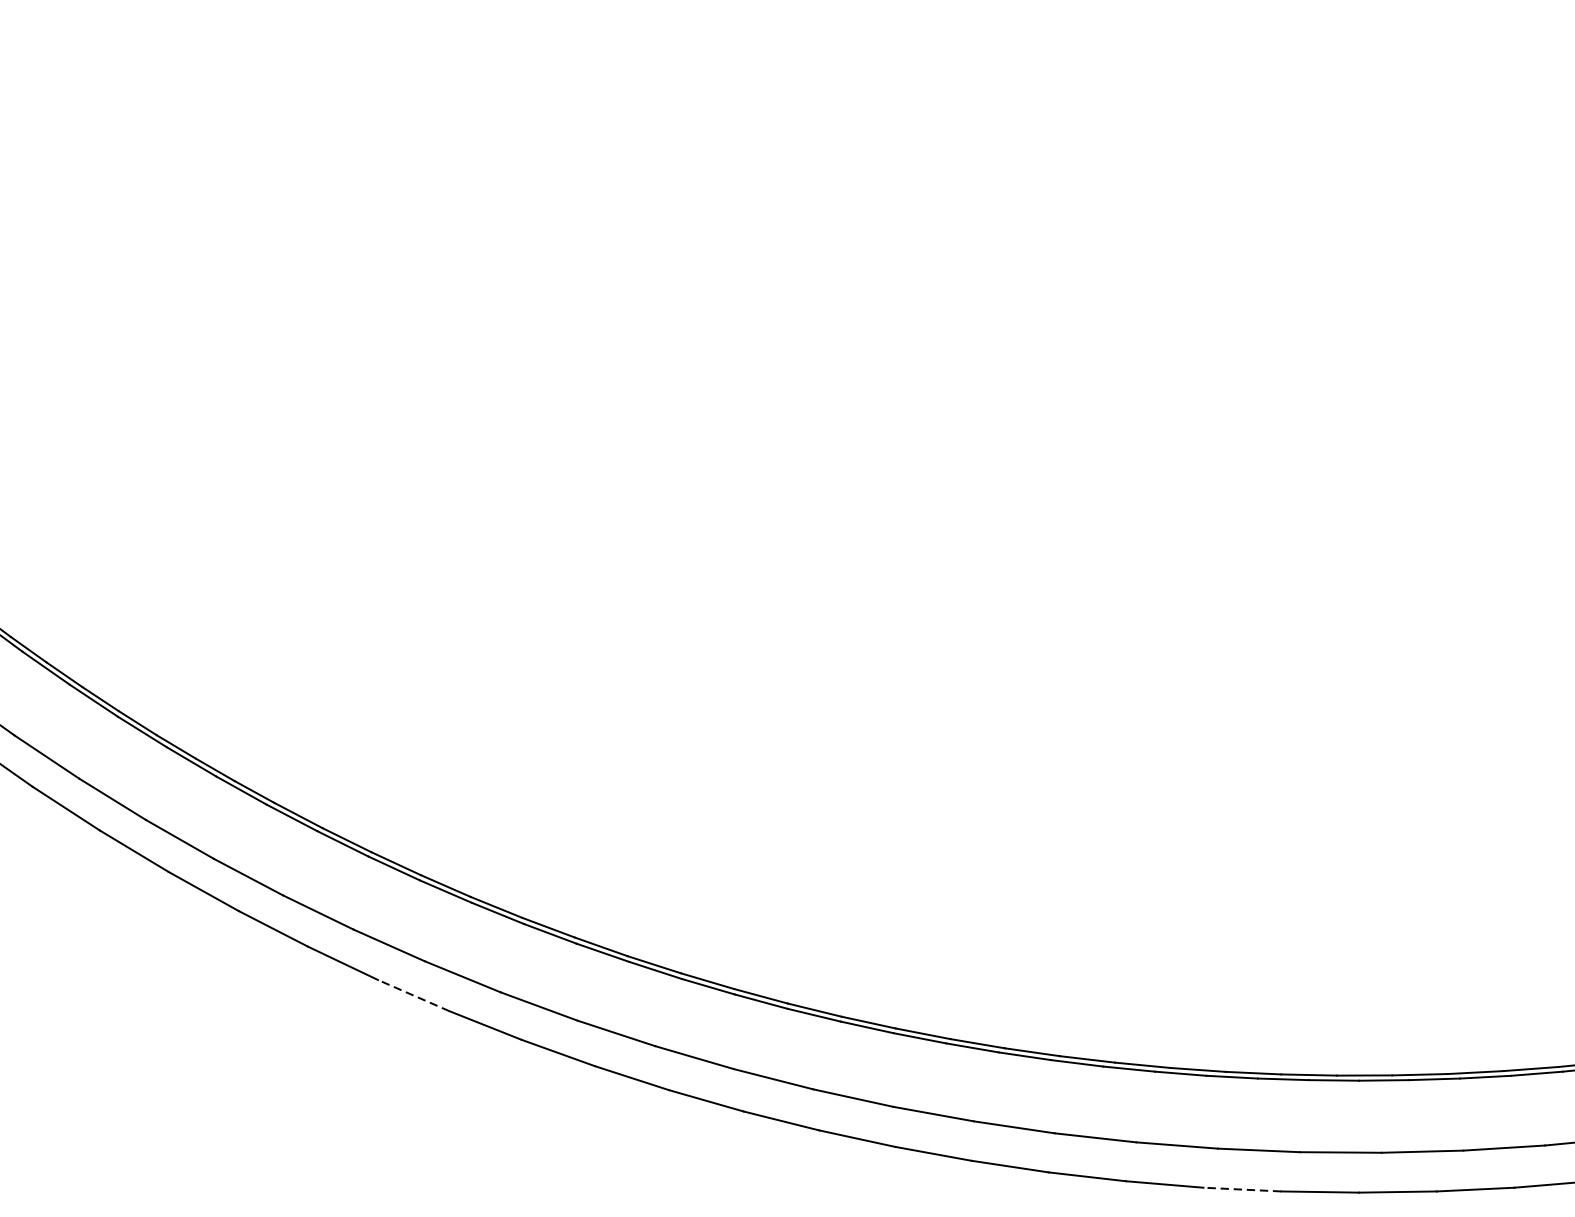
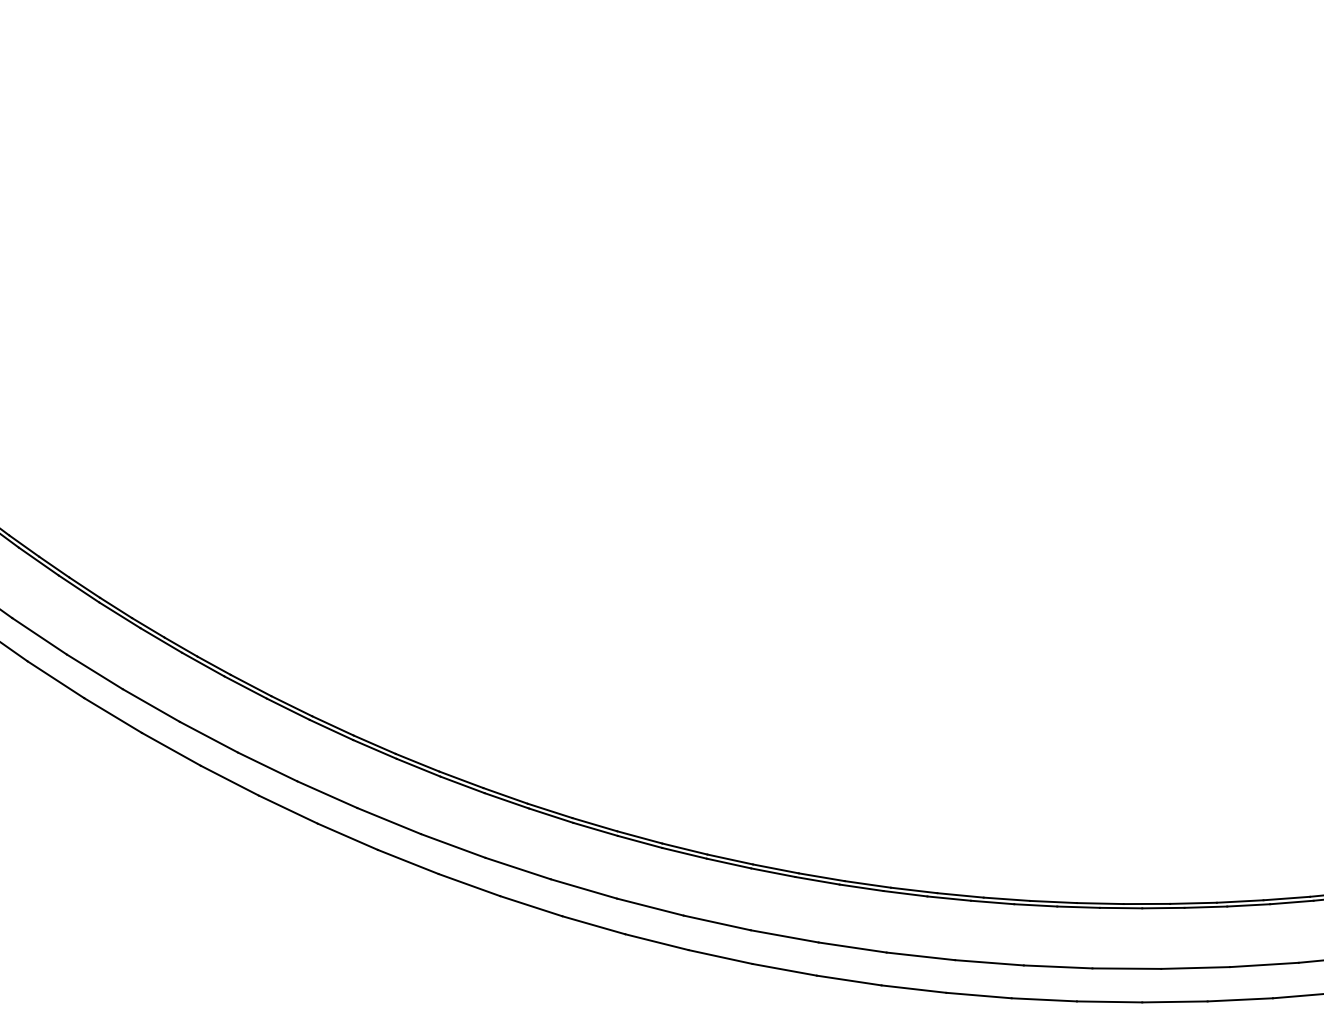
line: (413, 995) -> (347, 836), dashed -> solid
line: (1242, 1189) -> (1044, 999), dashed -> solid

